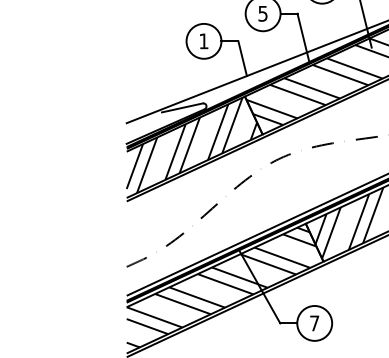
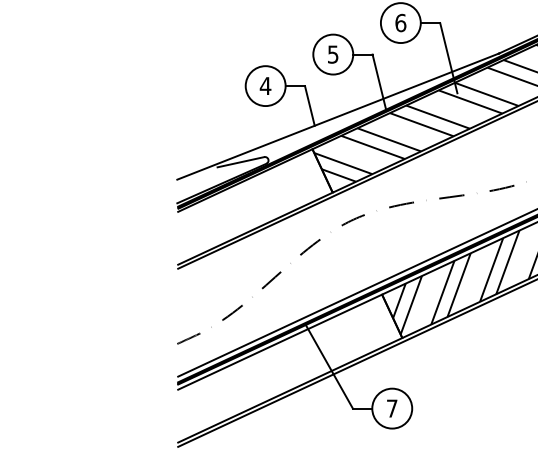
text: (203, 40) -> (265, 85), 1 -> 4
hatch: (191, 144) -> (251, 204), removed
hatch: (221, 287) -> (285, 367), removed

